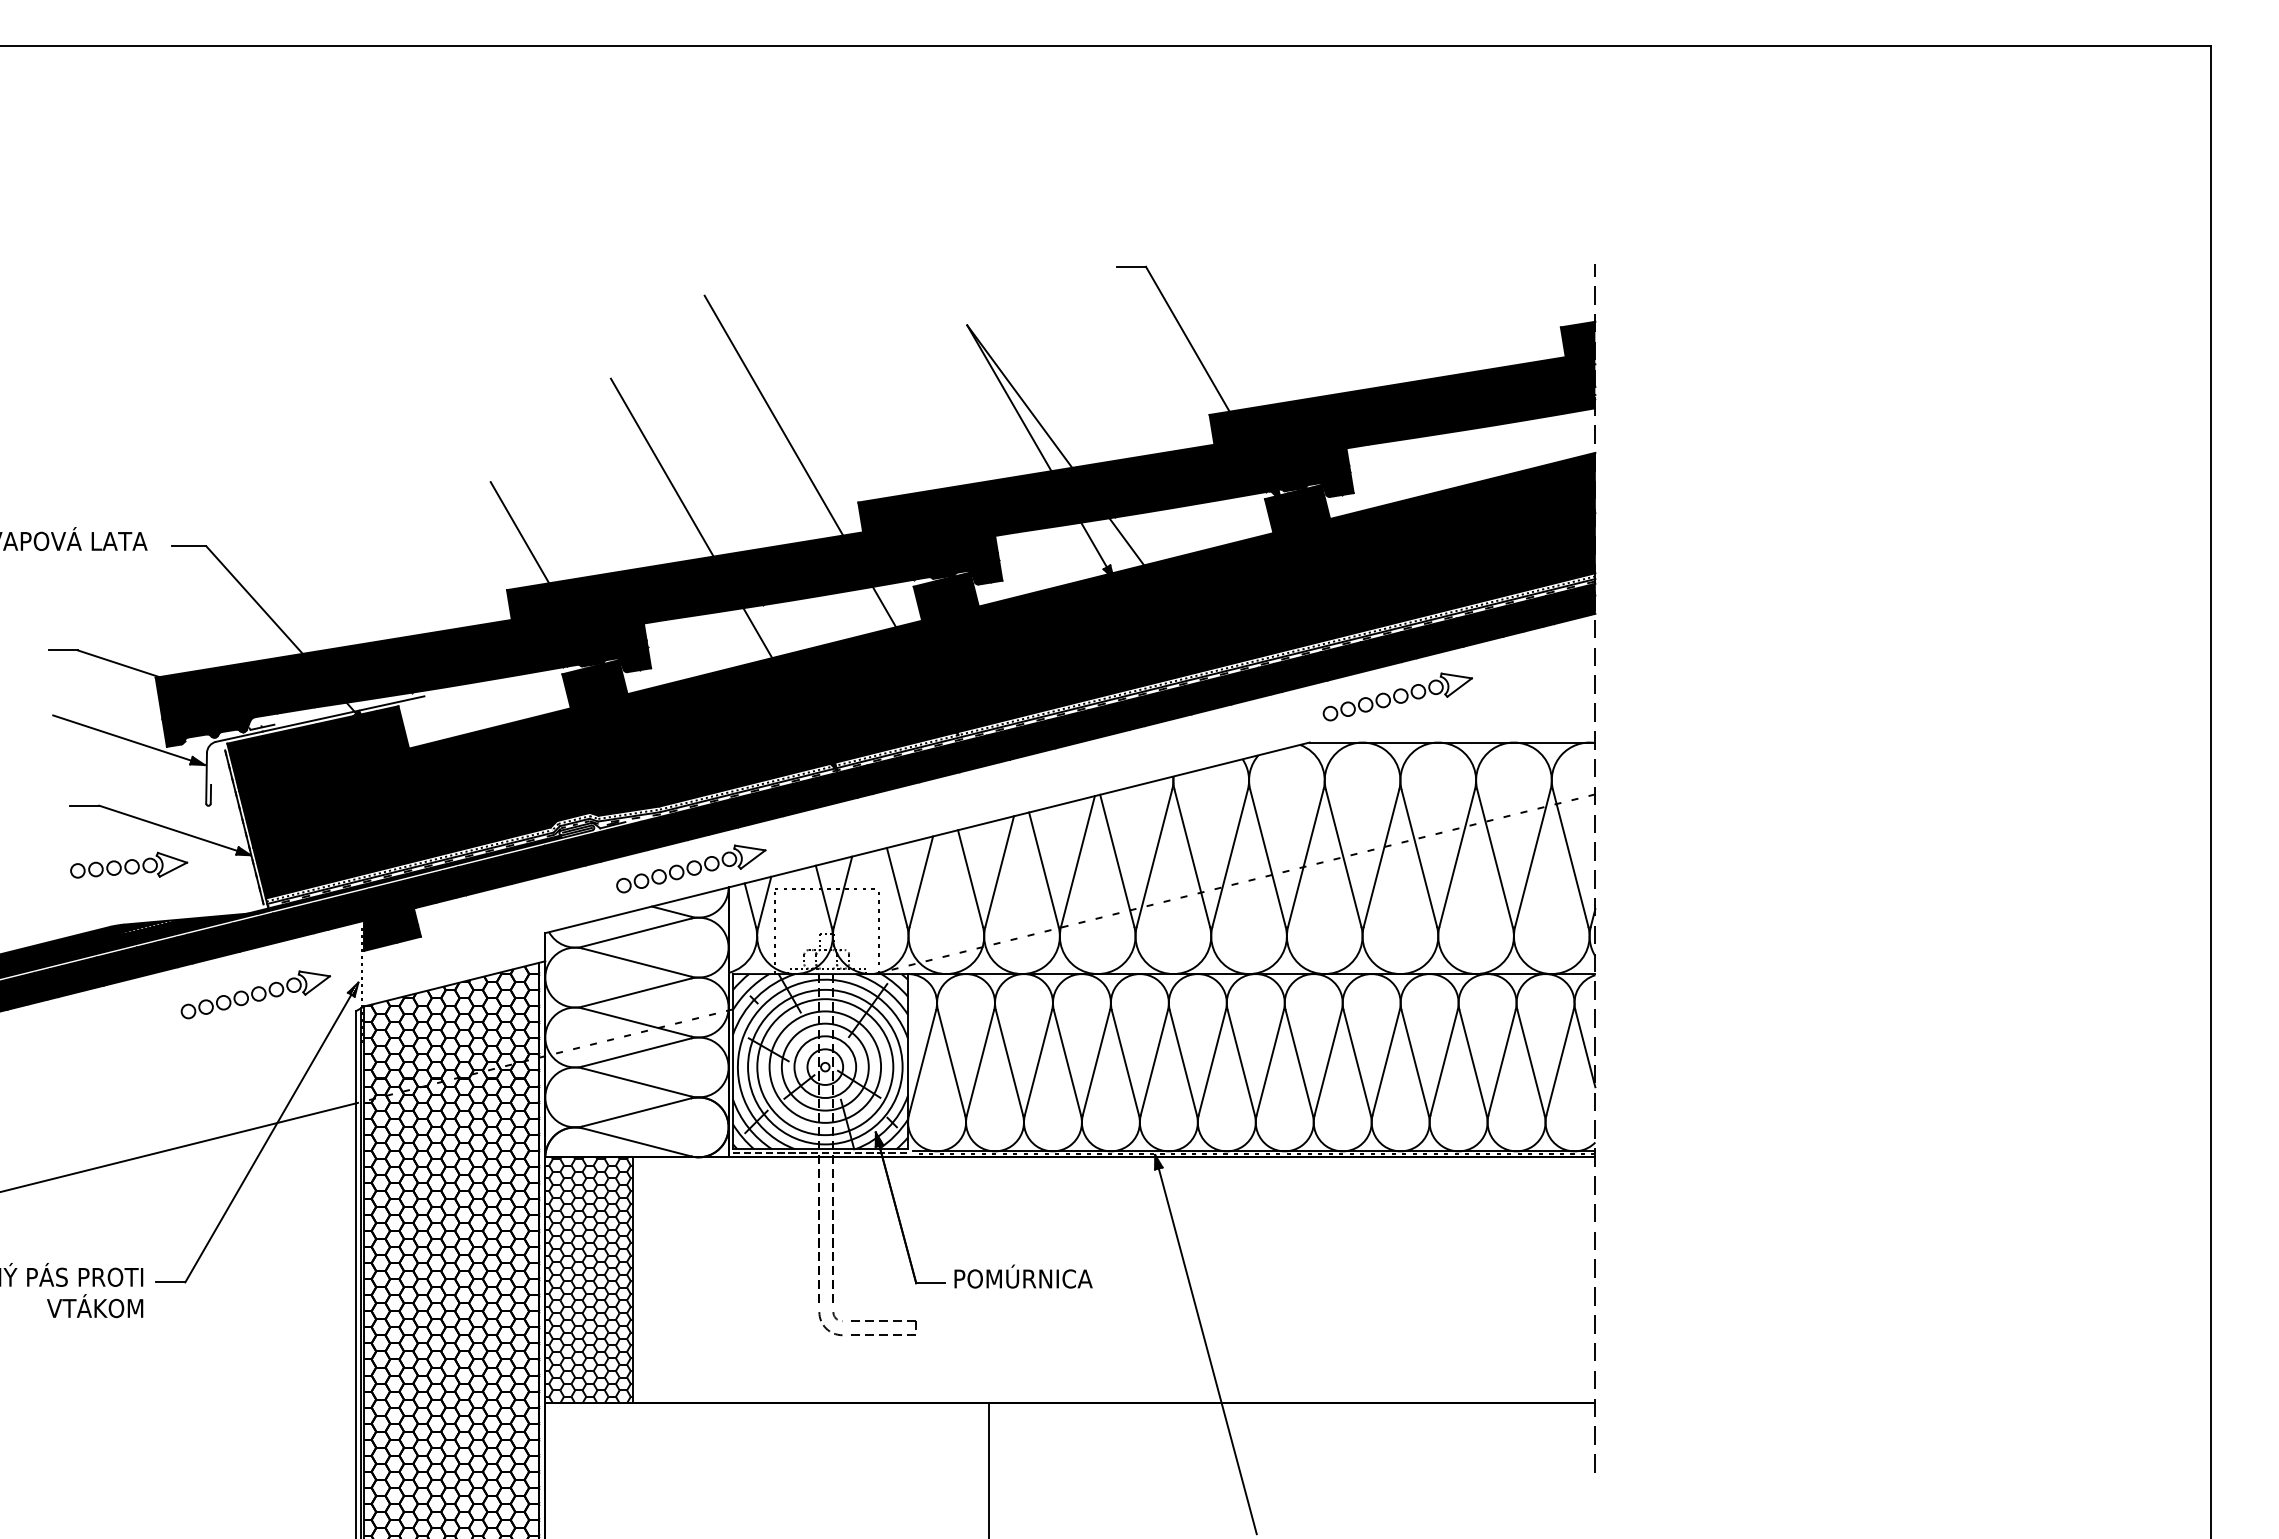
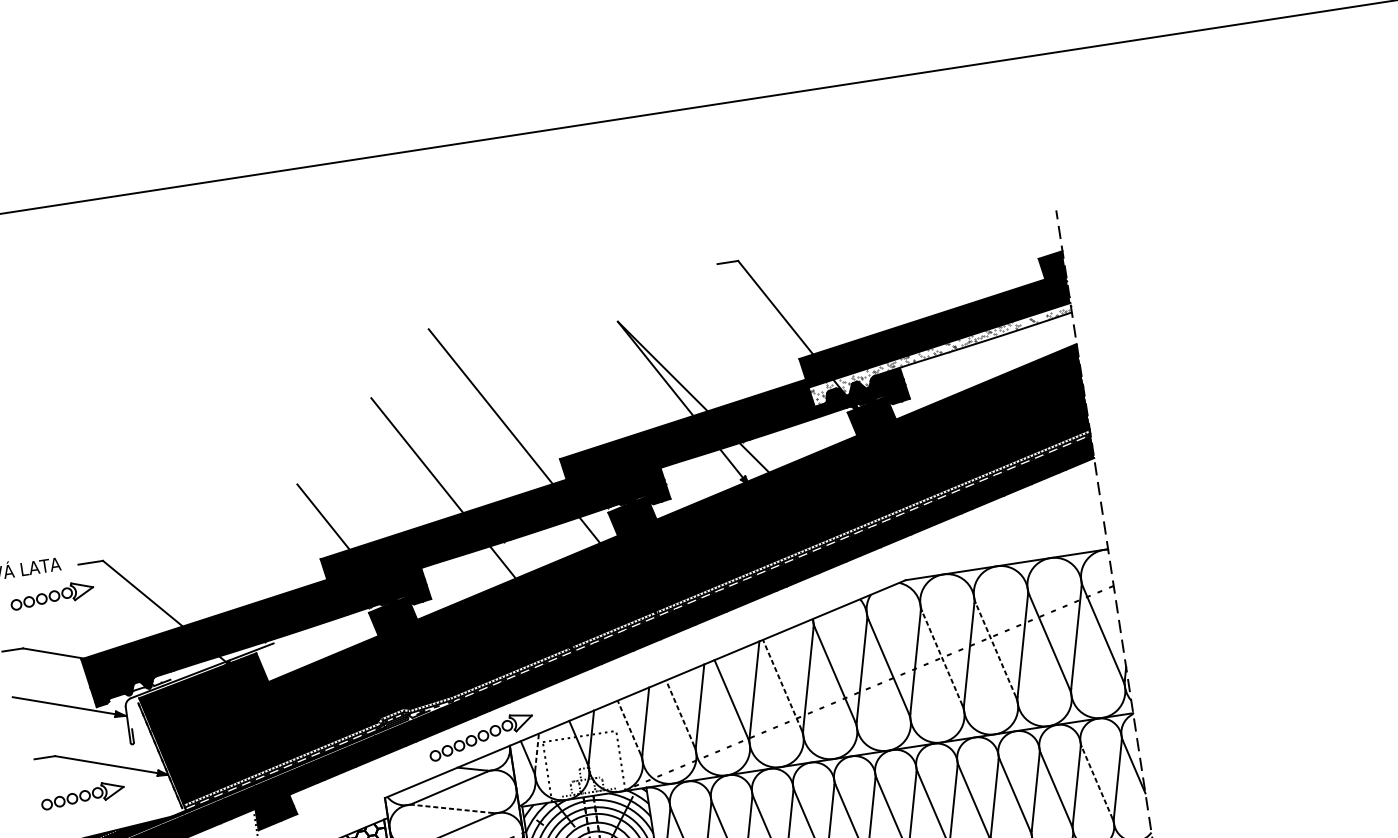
fill: (1405, 439) -> (940, 355), removed
part: (129, 582) -> (52, 594), added
part: (1397, 696) -> (962, 538), removed
fill: (229, 727) -> (138, 686), removed
line: (1343, 858) -> (942, 658), solid -> dashed
line: (1419, 858) -> (996, 650), solid -> dashed
line: (1117, 860) -> (782, 684), solid -> dashed
line: (970, 878) -> (680, 713), solid -> dashed
line: (897, 887) -> (629, 727), solid -> dashed
line: (764, 901) -> (536, 751), solid -> dashed
line: (636, 962) -> (452, 808), solid -> dashed
line: (1530, 1062) -> (1096, 782), solid -> dashed

